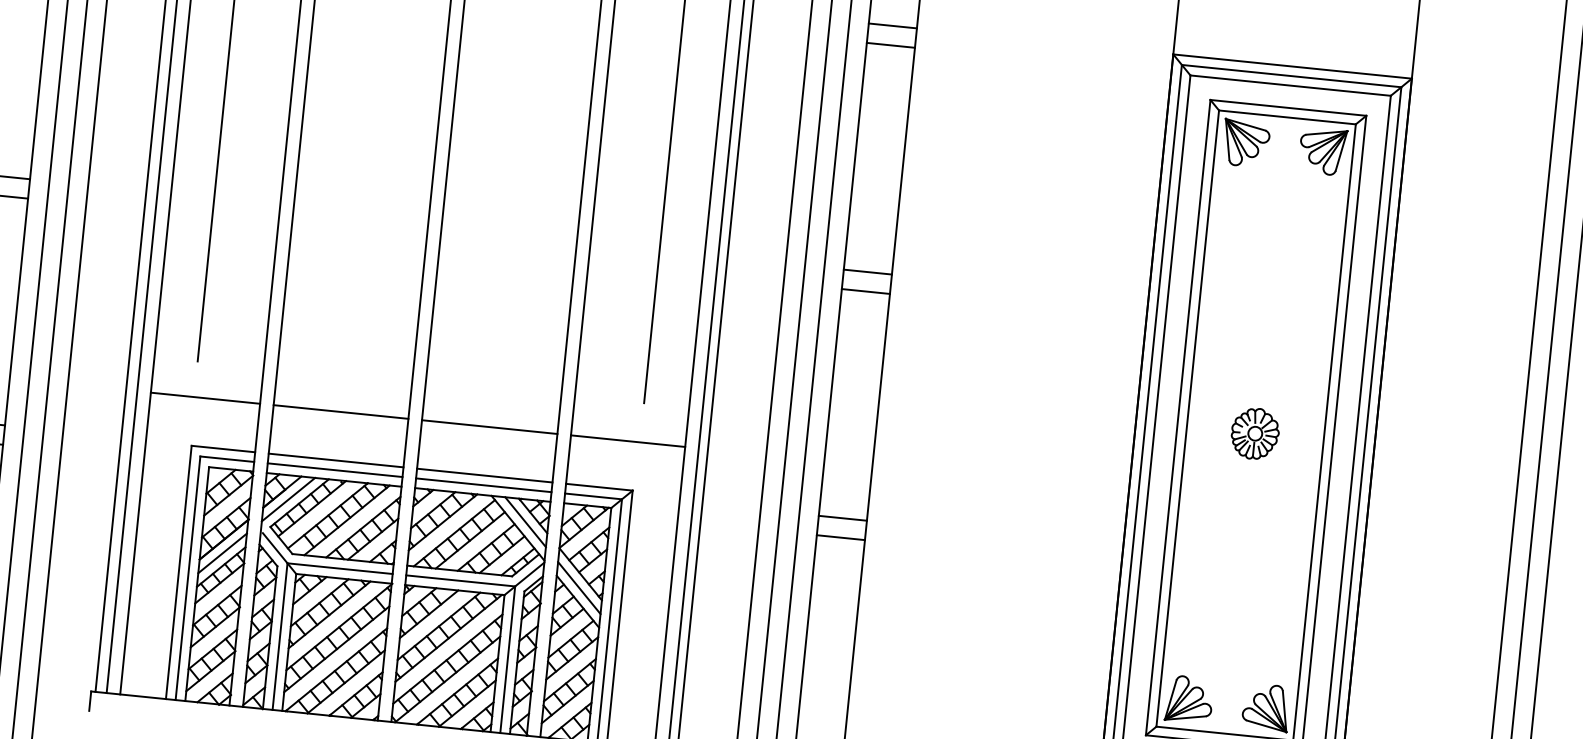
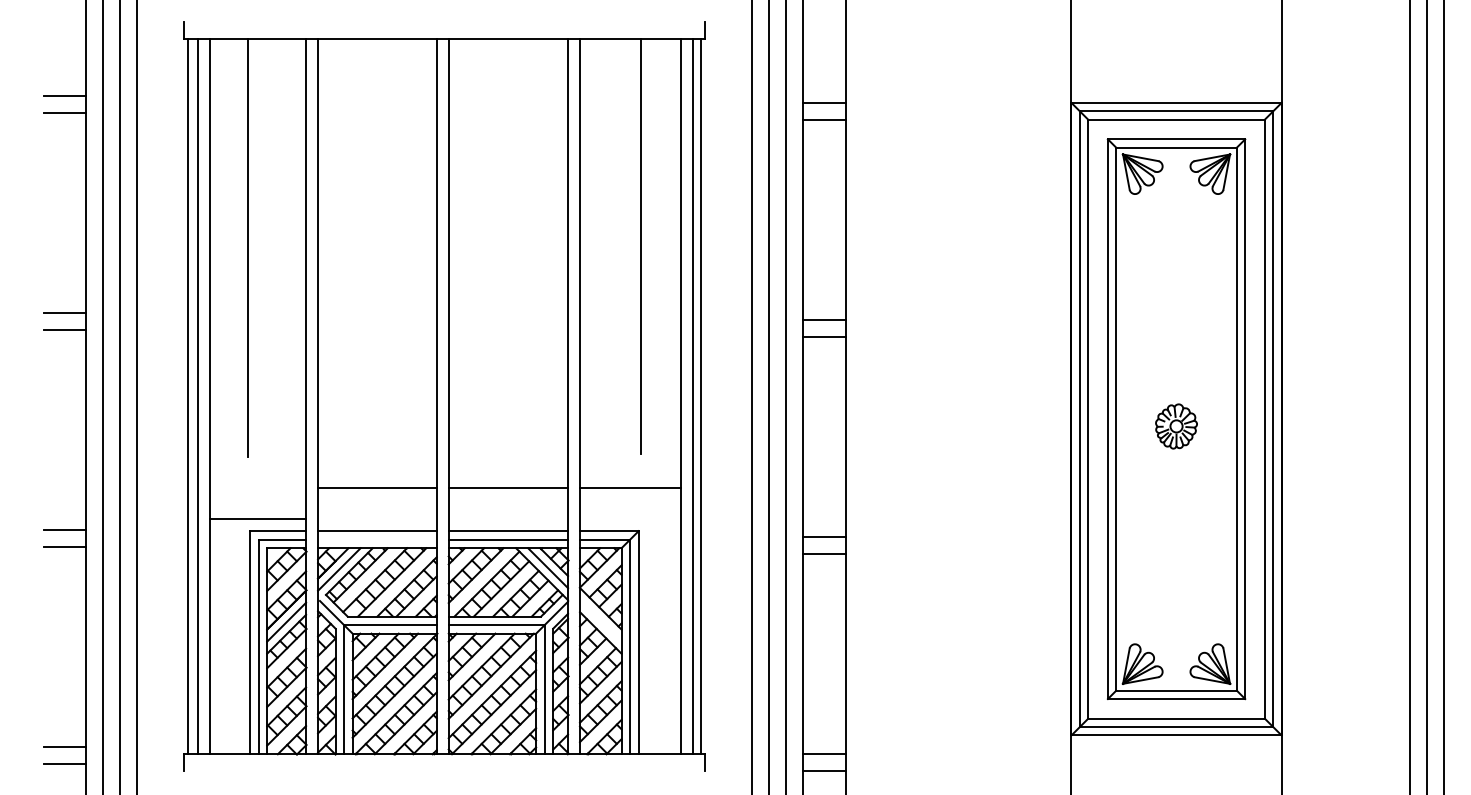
line: (204, 398) -> (257, 519), moved
line: (335, 469) -> (377, 539), removed
line: (579, 587) -> (600, 620), removed

